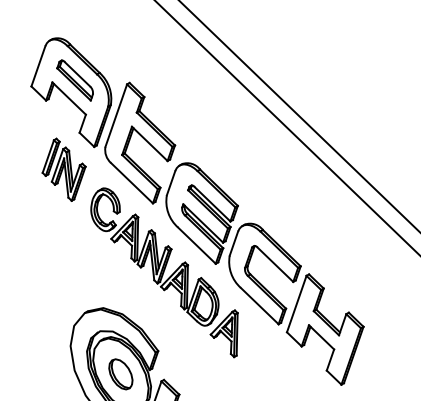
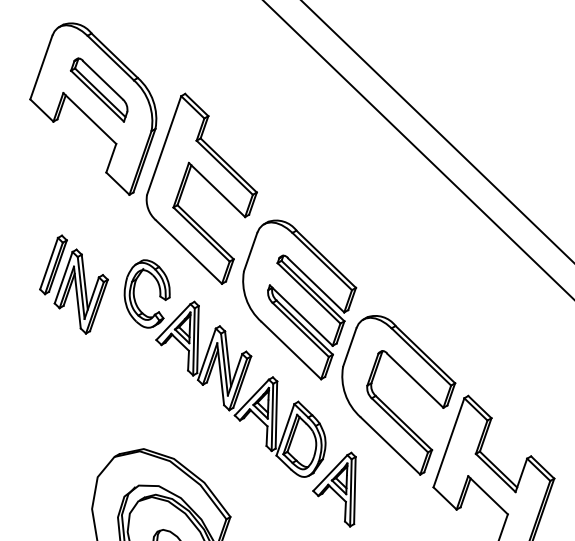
part: (63, 169) -> (72, 284), moved

